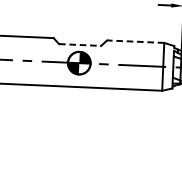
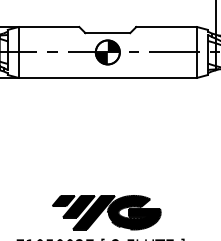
line: (135, 42) -> (166, 27), dashed -> solid
line: (80, 45) -> (108, 33), dashed -> solid

